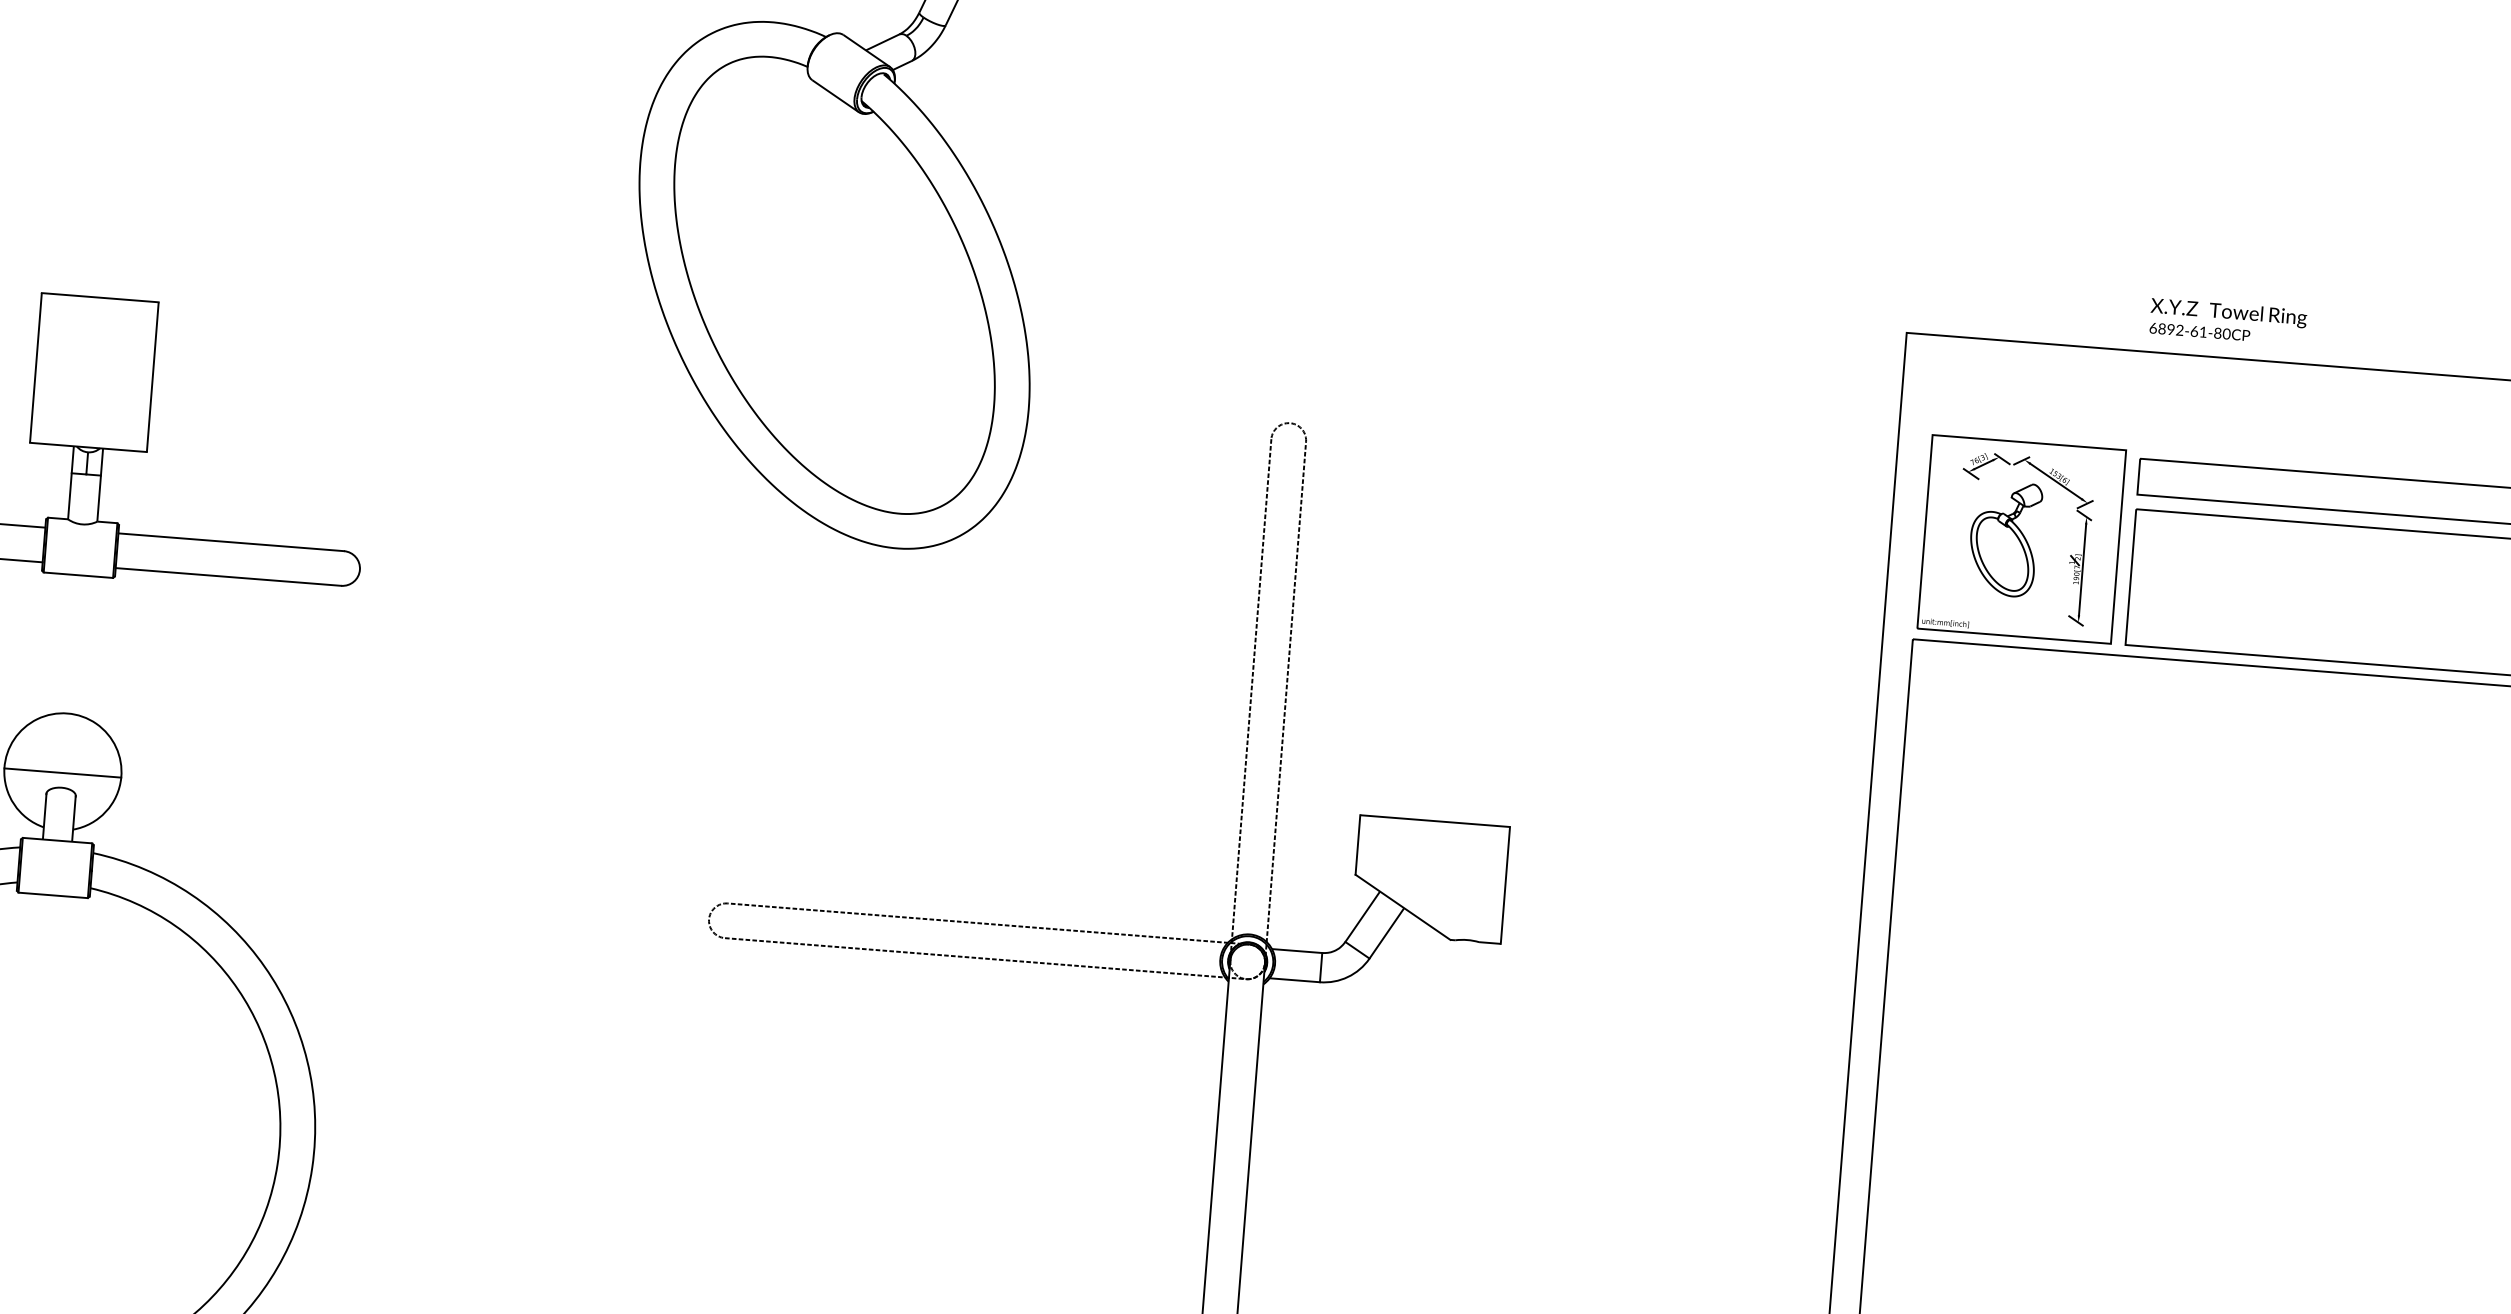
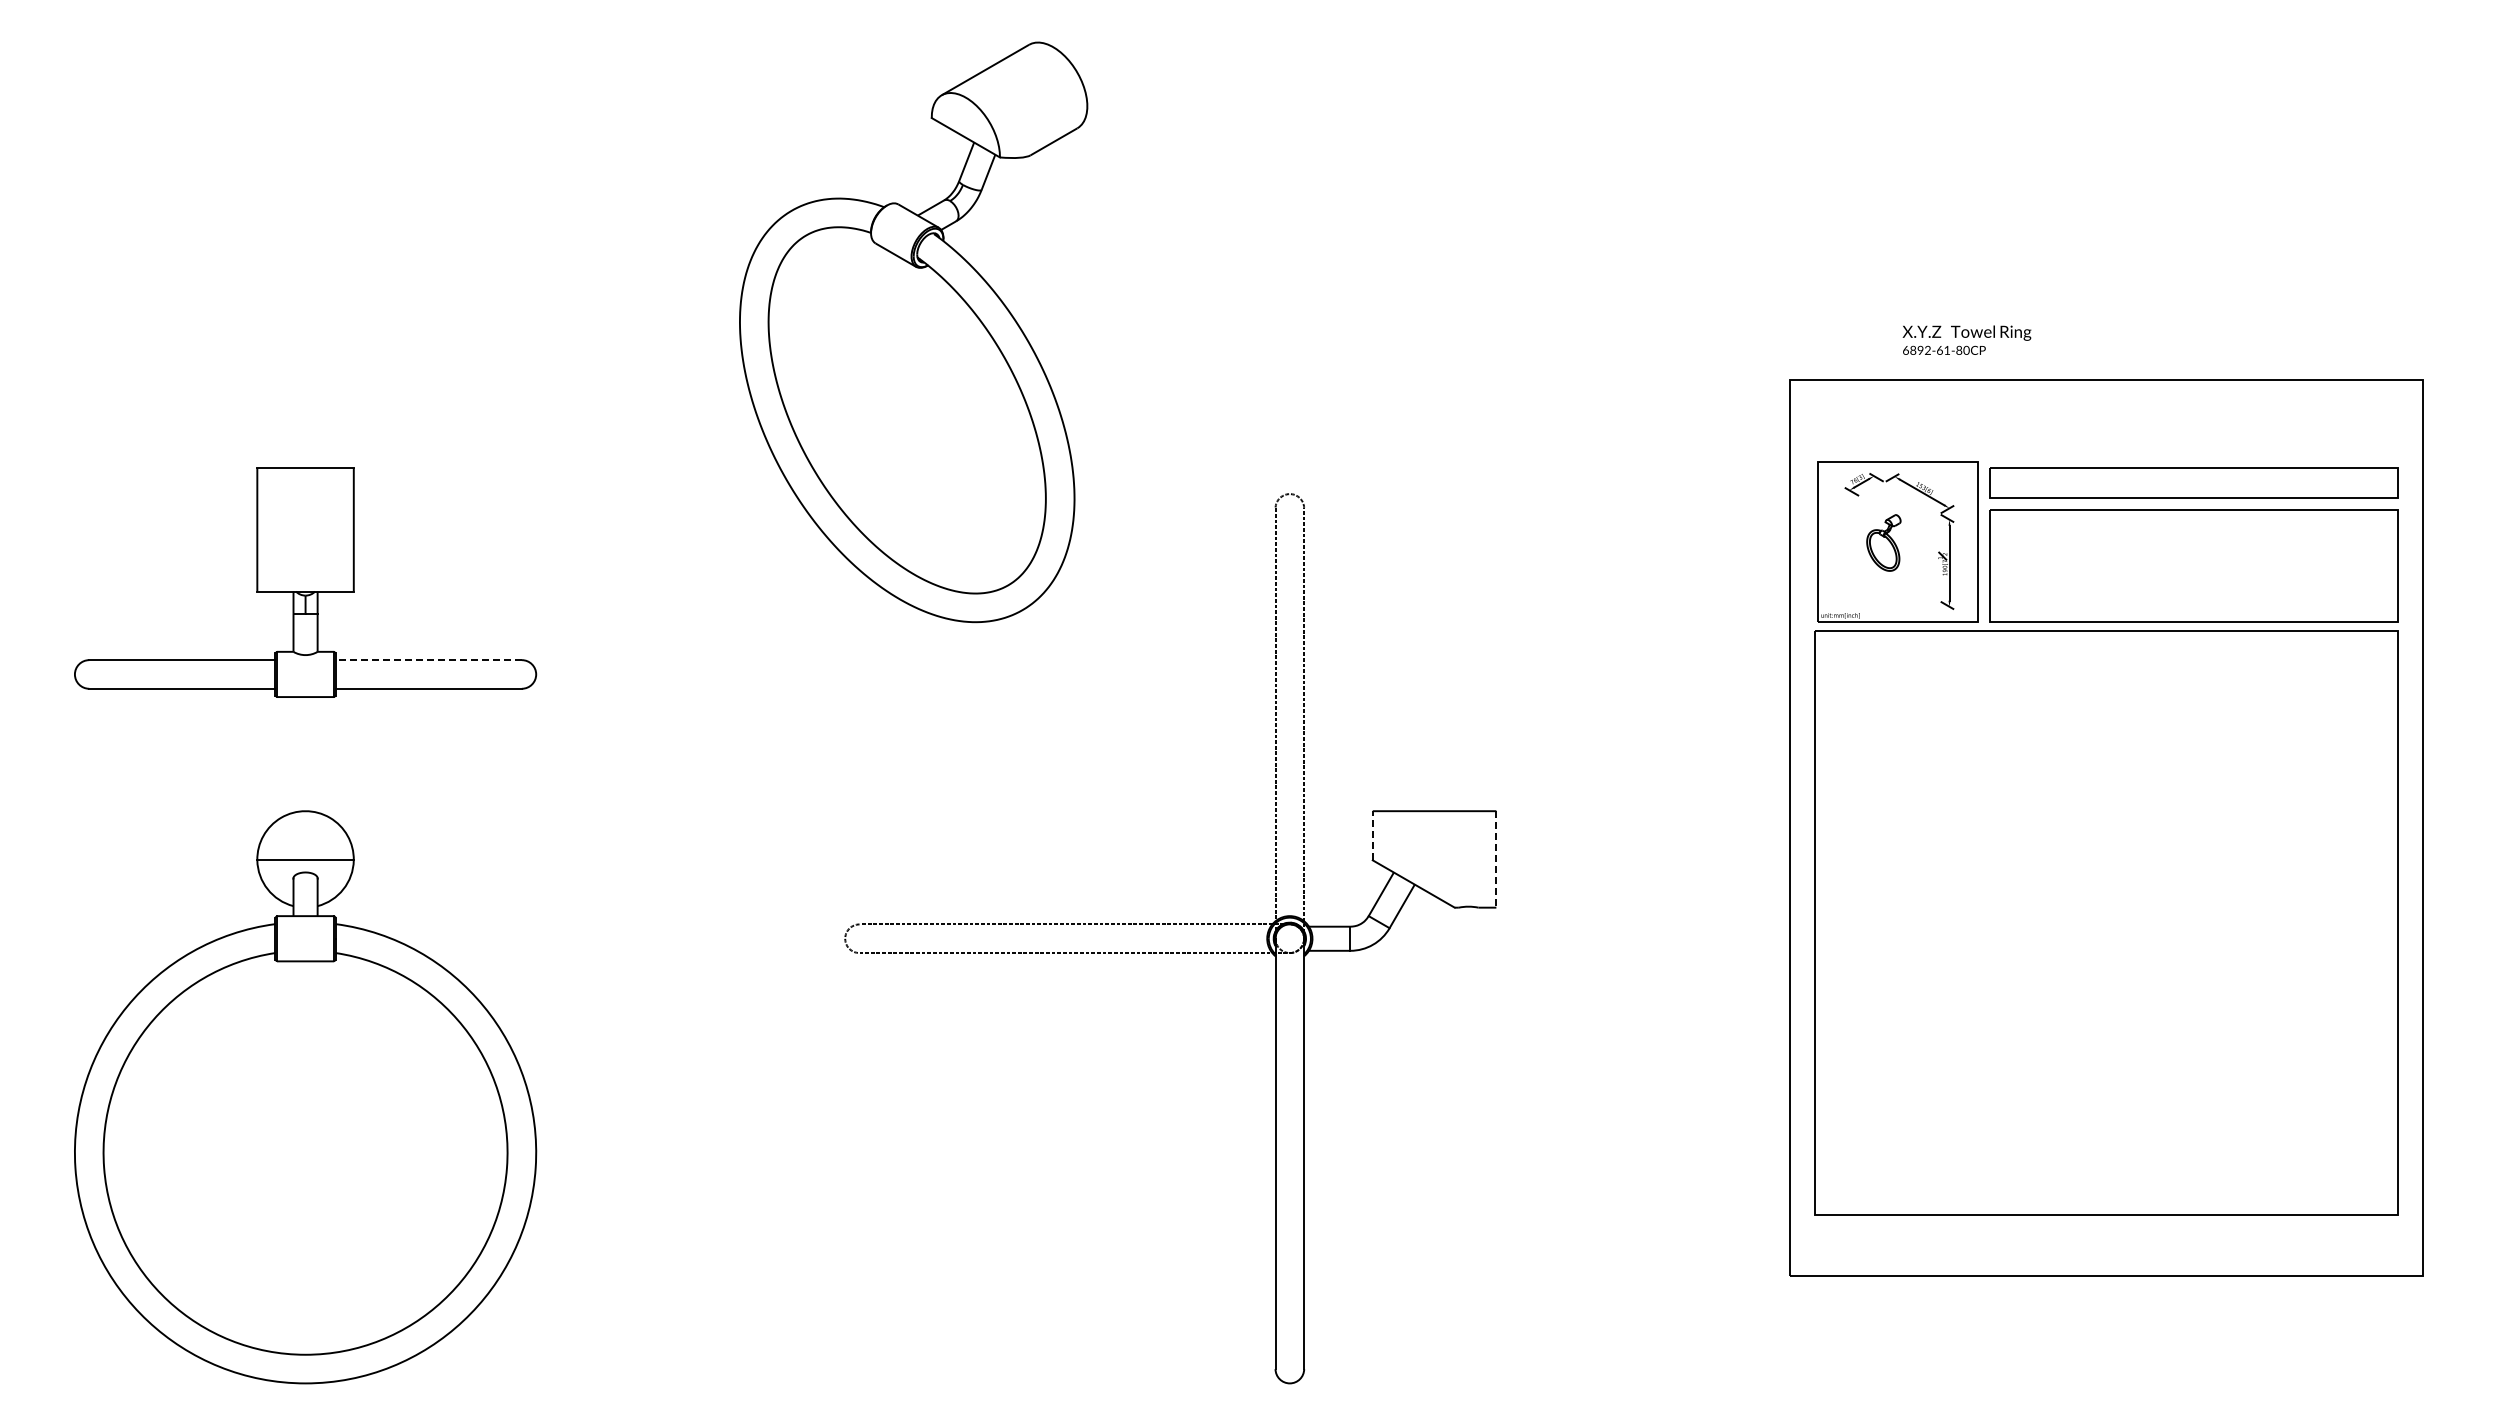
text: (2227, 320) -> (1966, 339), moved
part: (2004, 538) -> (1883, 542), size x0.6
line: (230, 542) -> (428, 660), solid -> dashed
line: (1357, 844) -> (1372, 835), solid -> dashed
line: (1505, 885) -> (1496, 859), solid -> dashed

